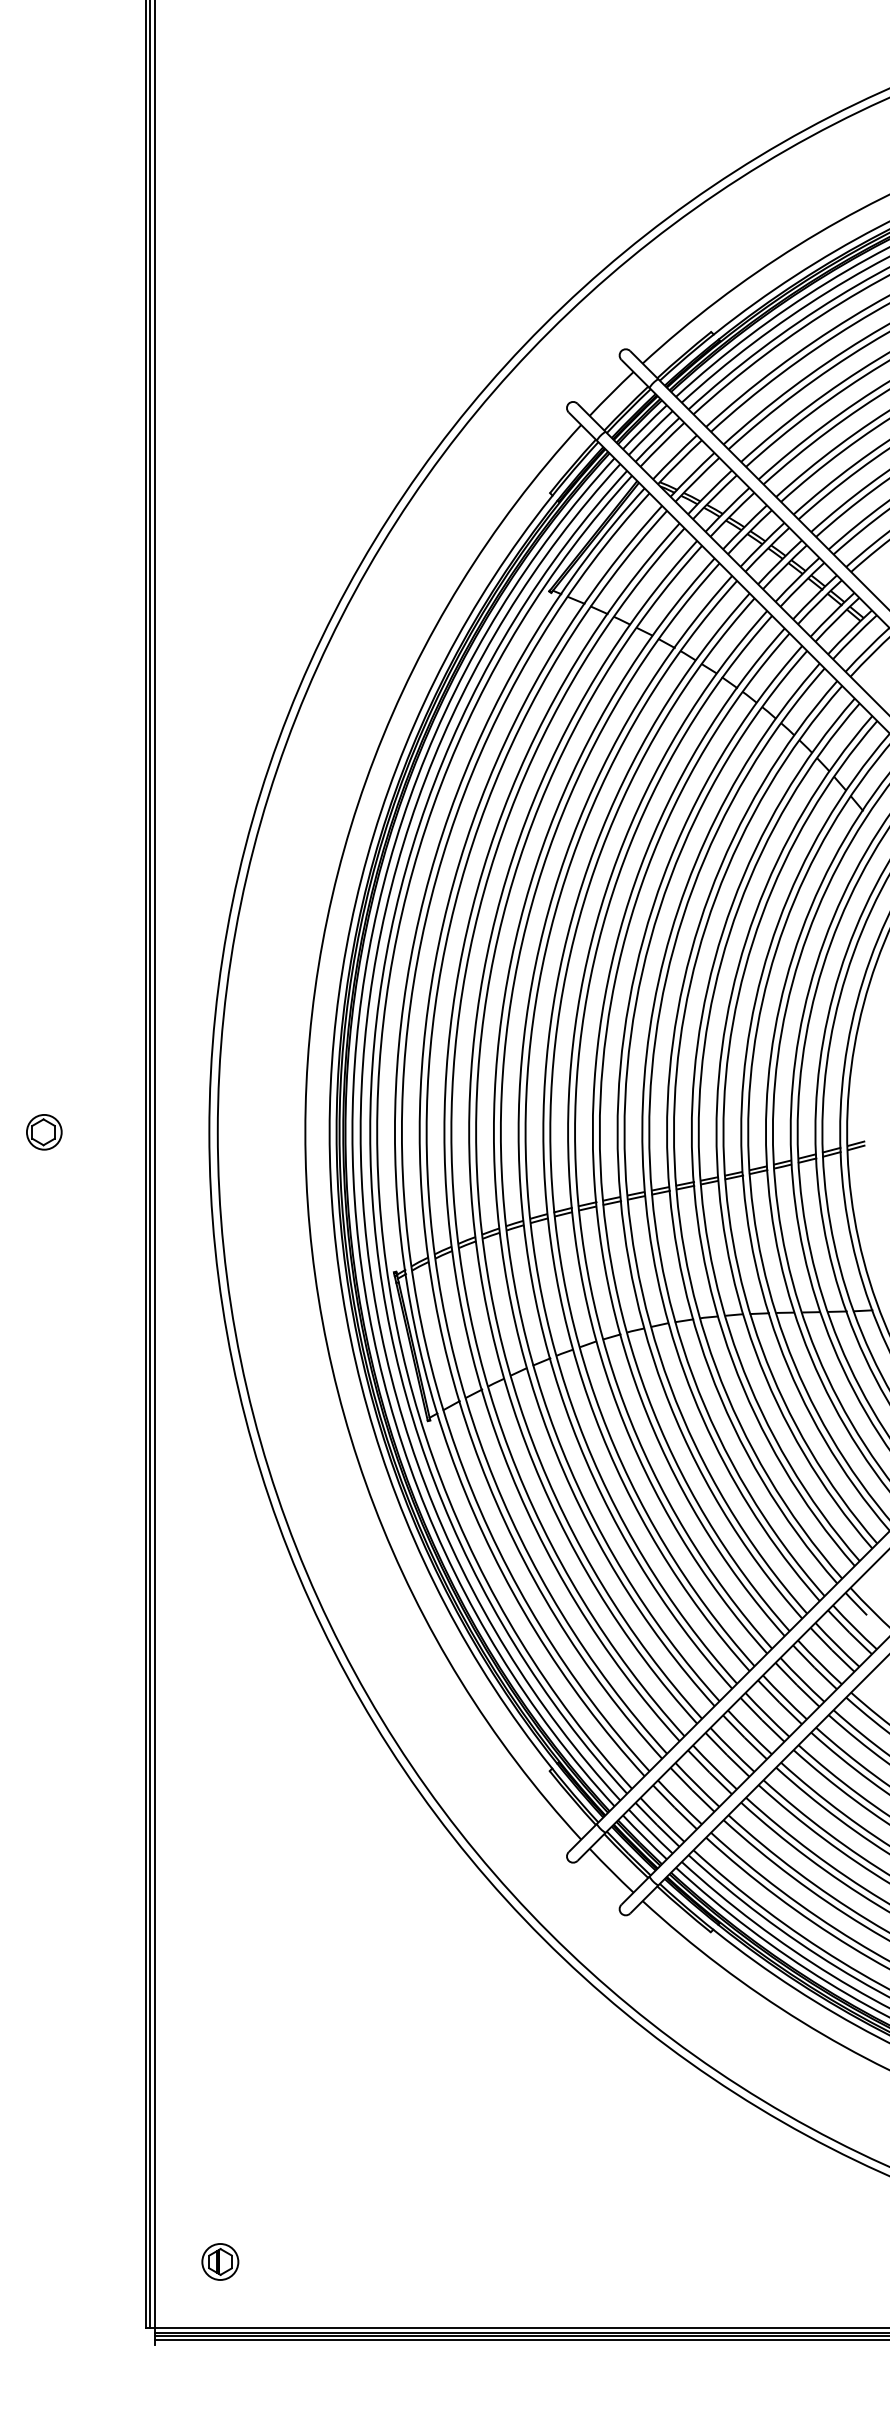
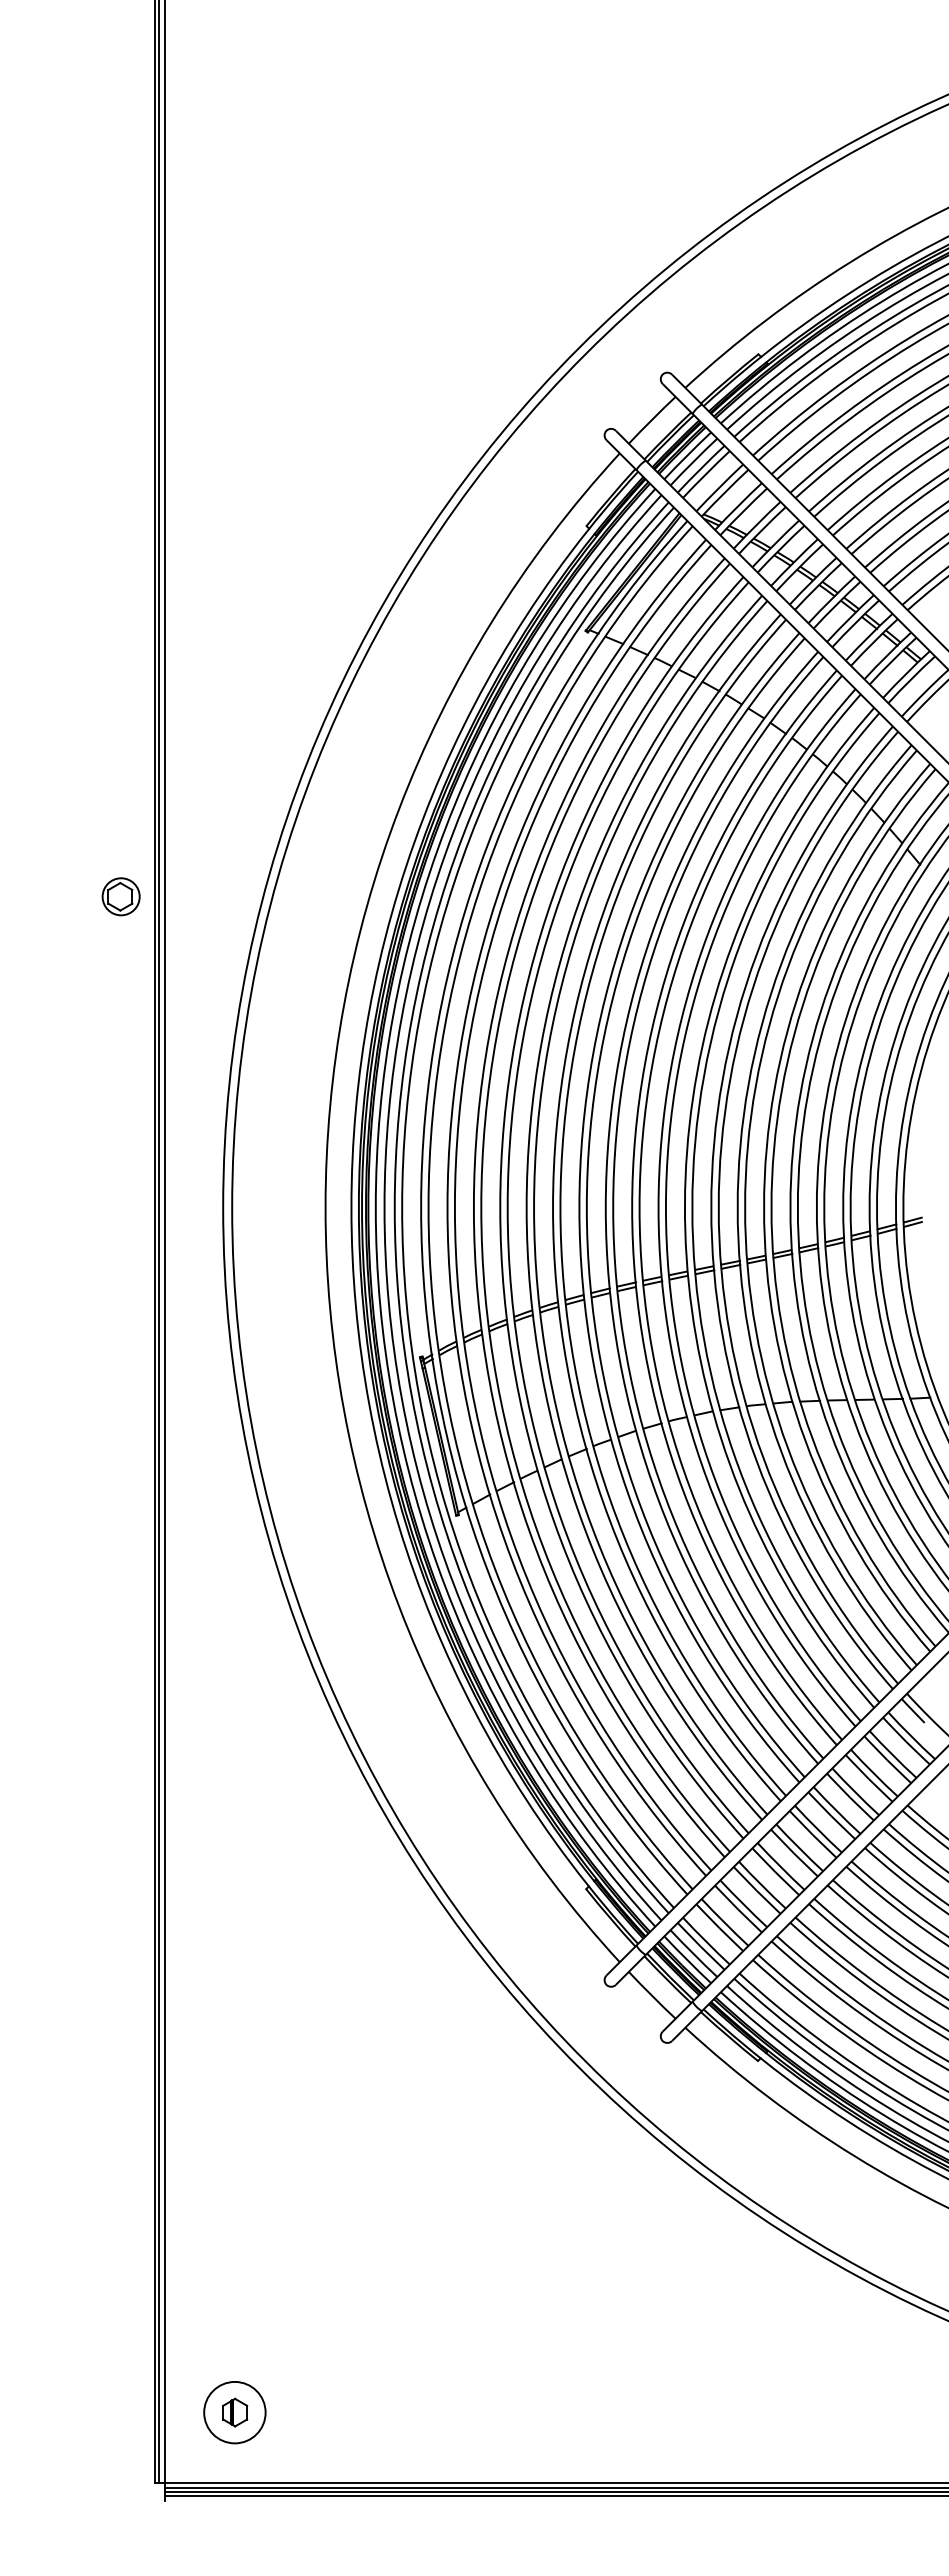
part: (43, 1132) -> (120, 896), moved
circle: (219, 2261) -> (234, 2412), size x1.6

